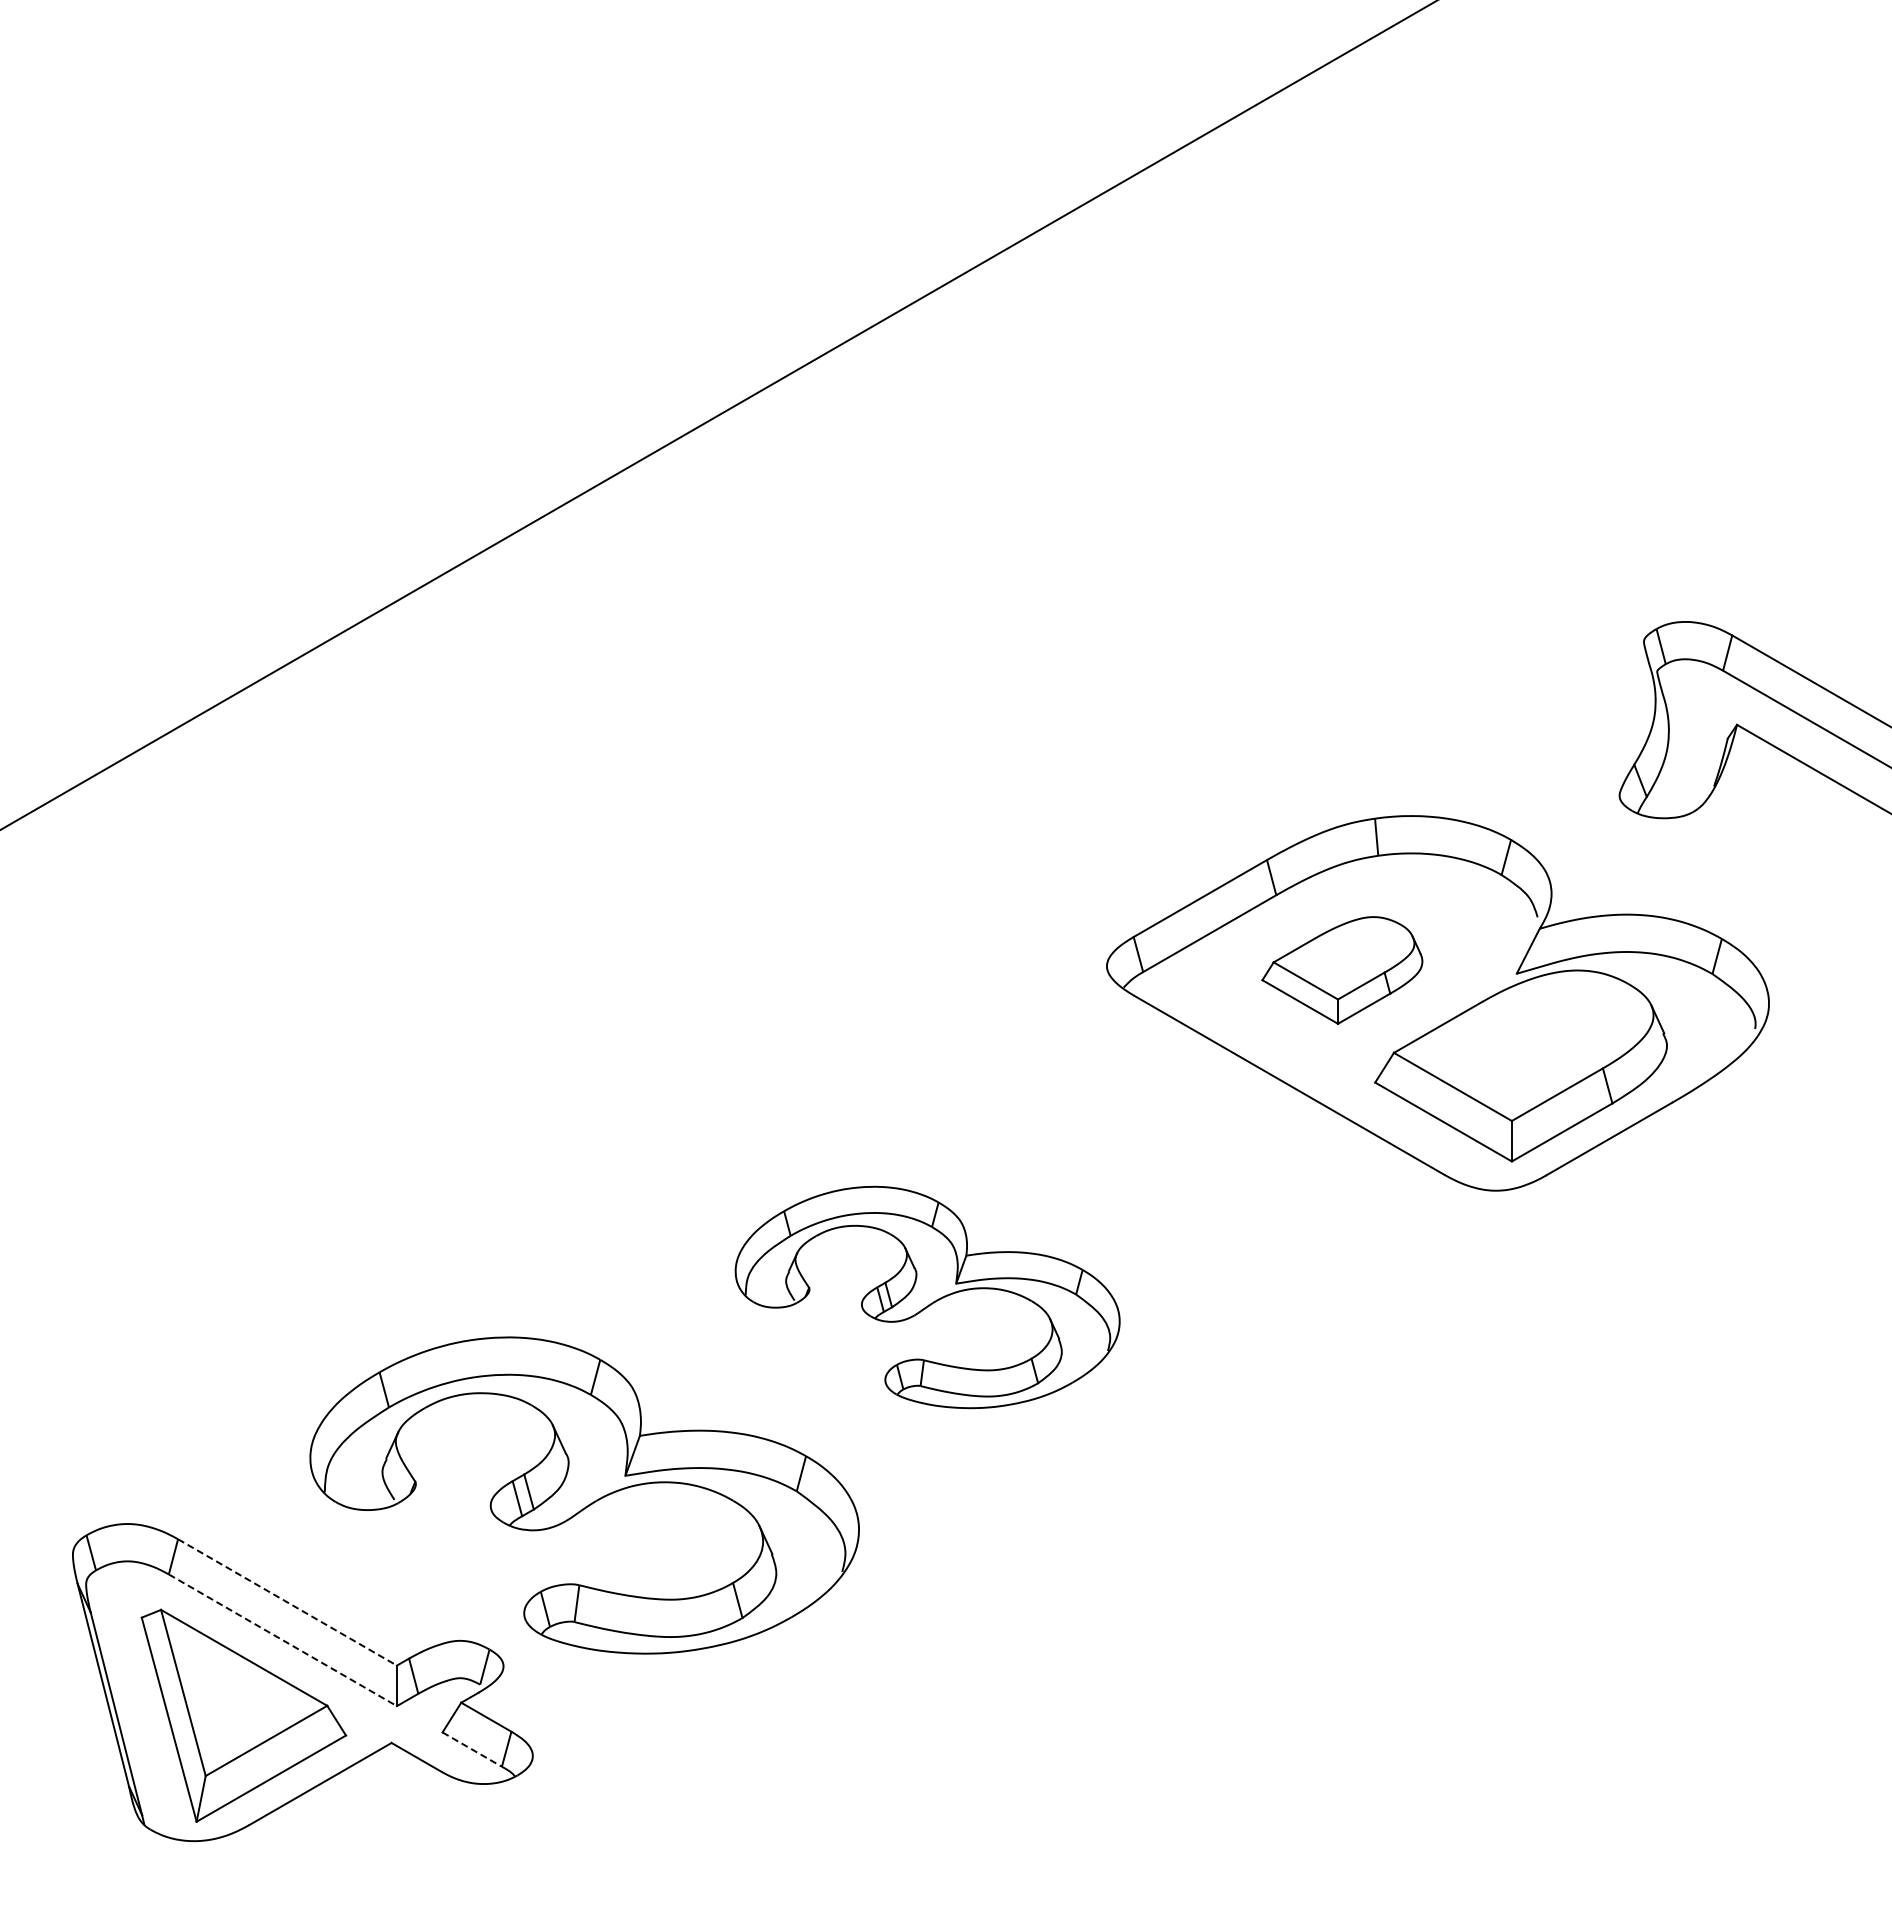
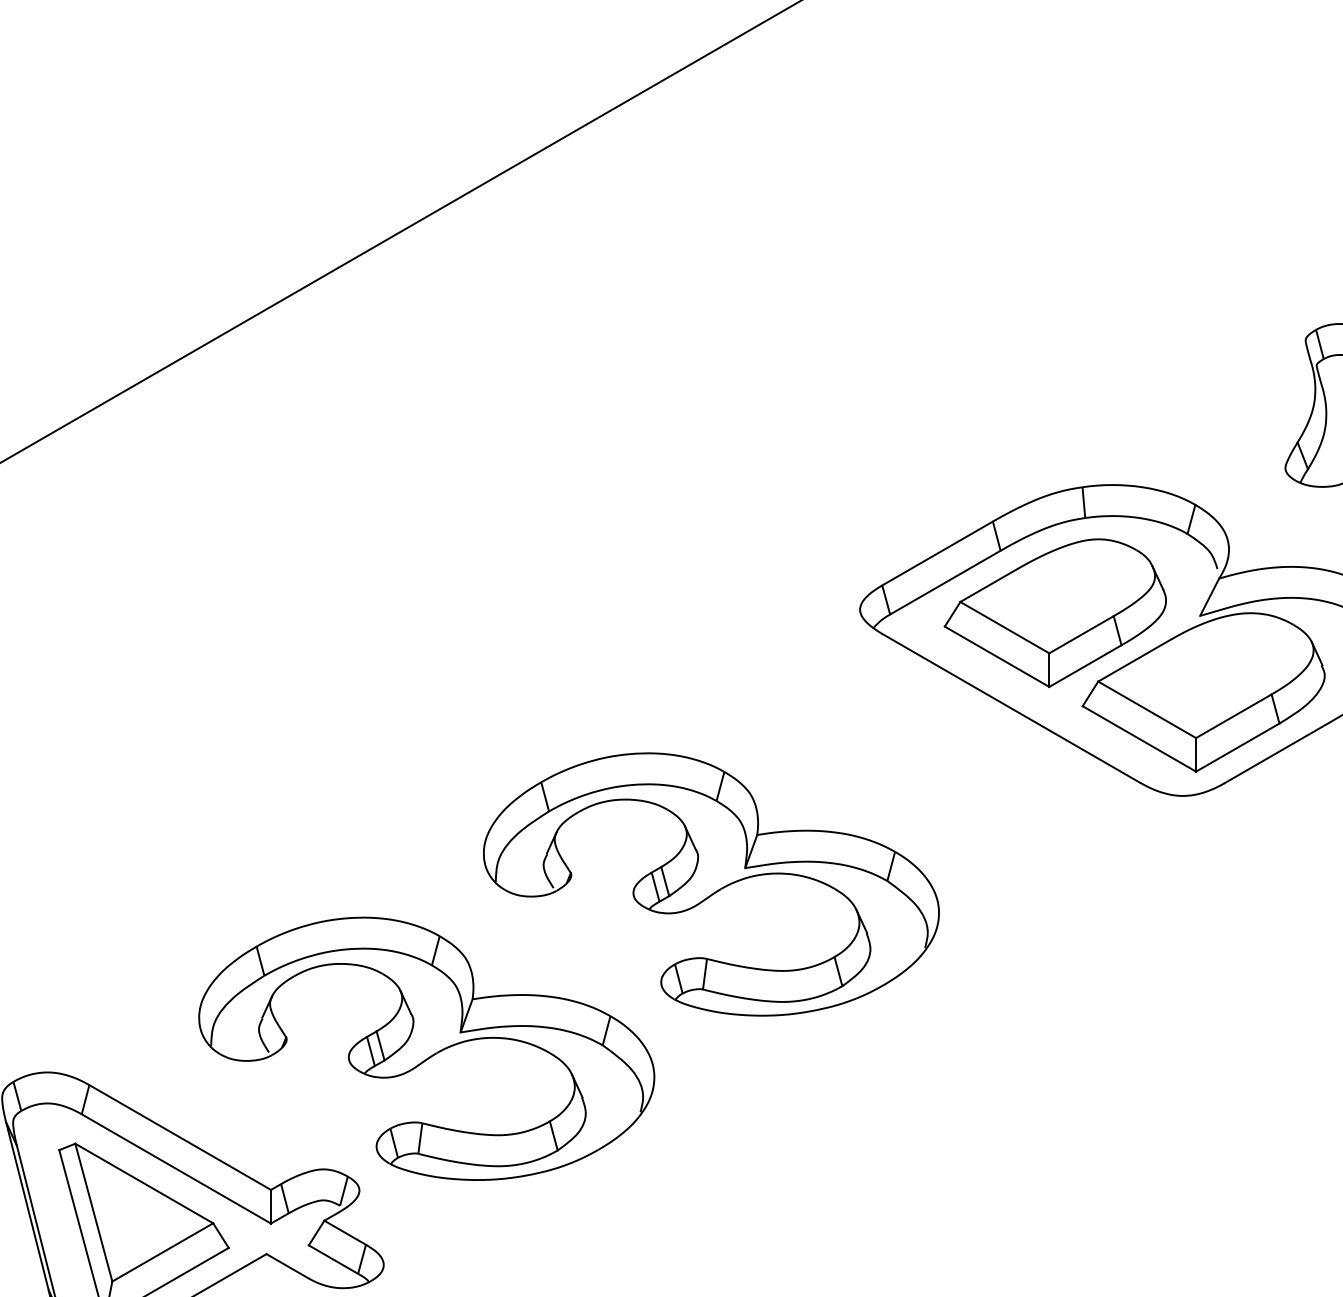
part: (1342, 970) -> (1055, 613), size x1.67
part: (927, 1297) -> (711, 884), size x1.43
line: (287, 1602) -> (180, 1137), dashed -> solid
line: (282, 1640) -> (176, 1169), dashed -> solid
line: (472, 1749) -> (333, 1259), dashed -> solid

